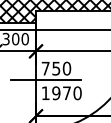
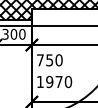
line: (45, 80) -> (40, 70), removed

